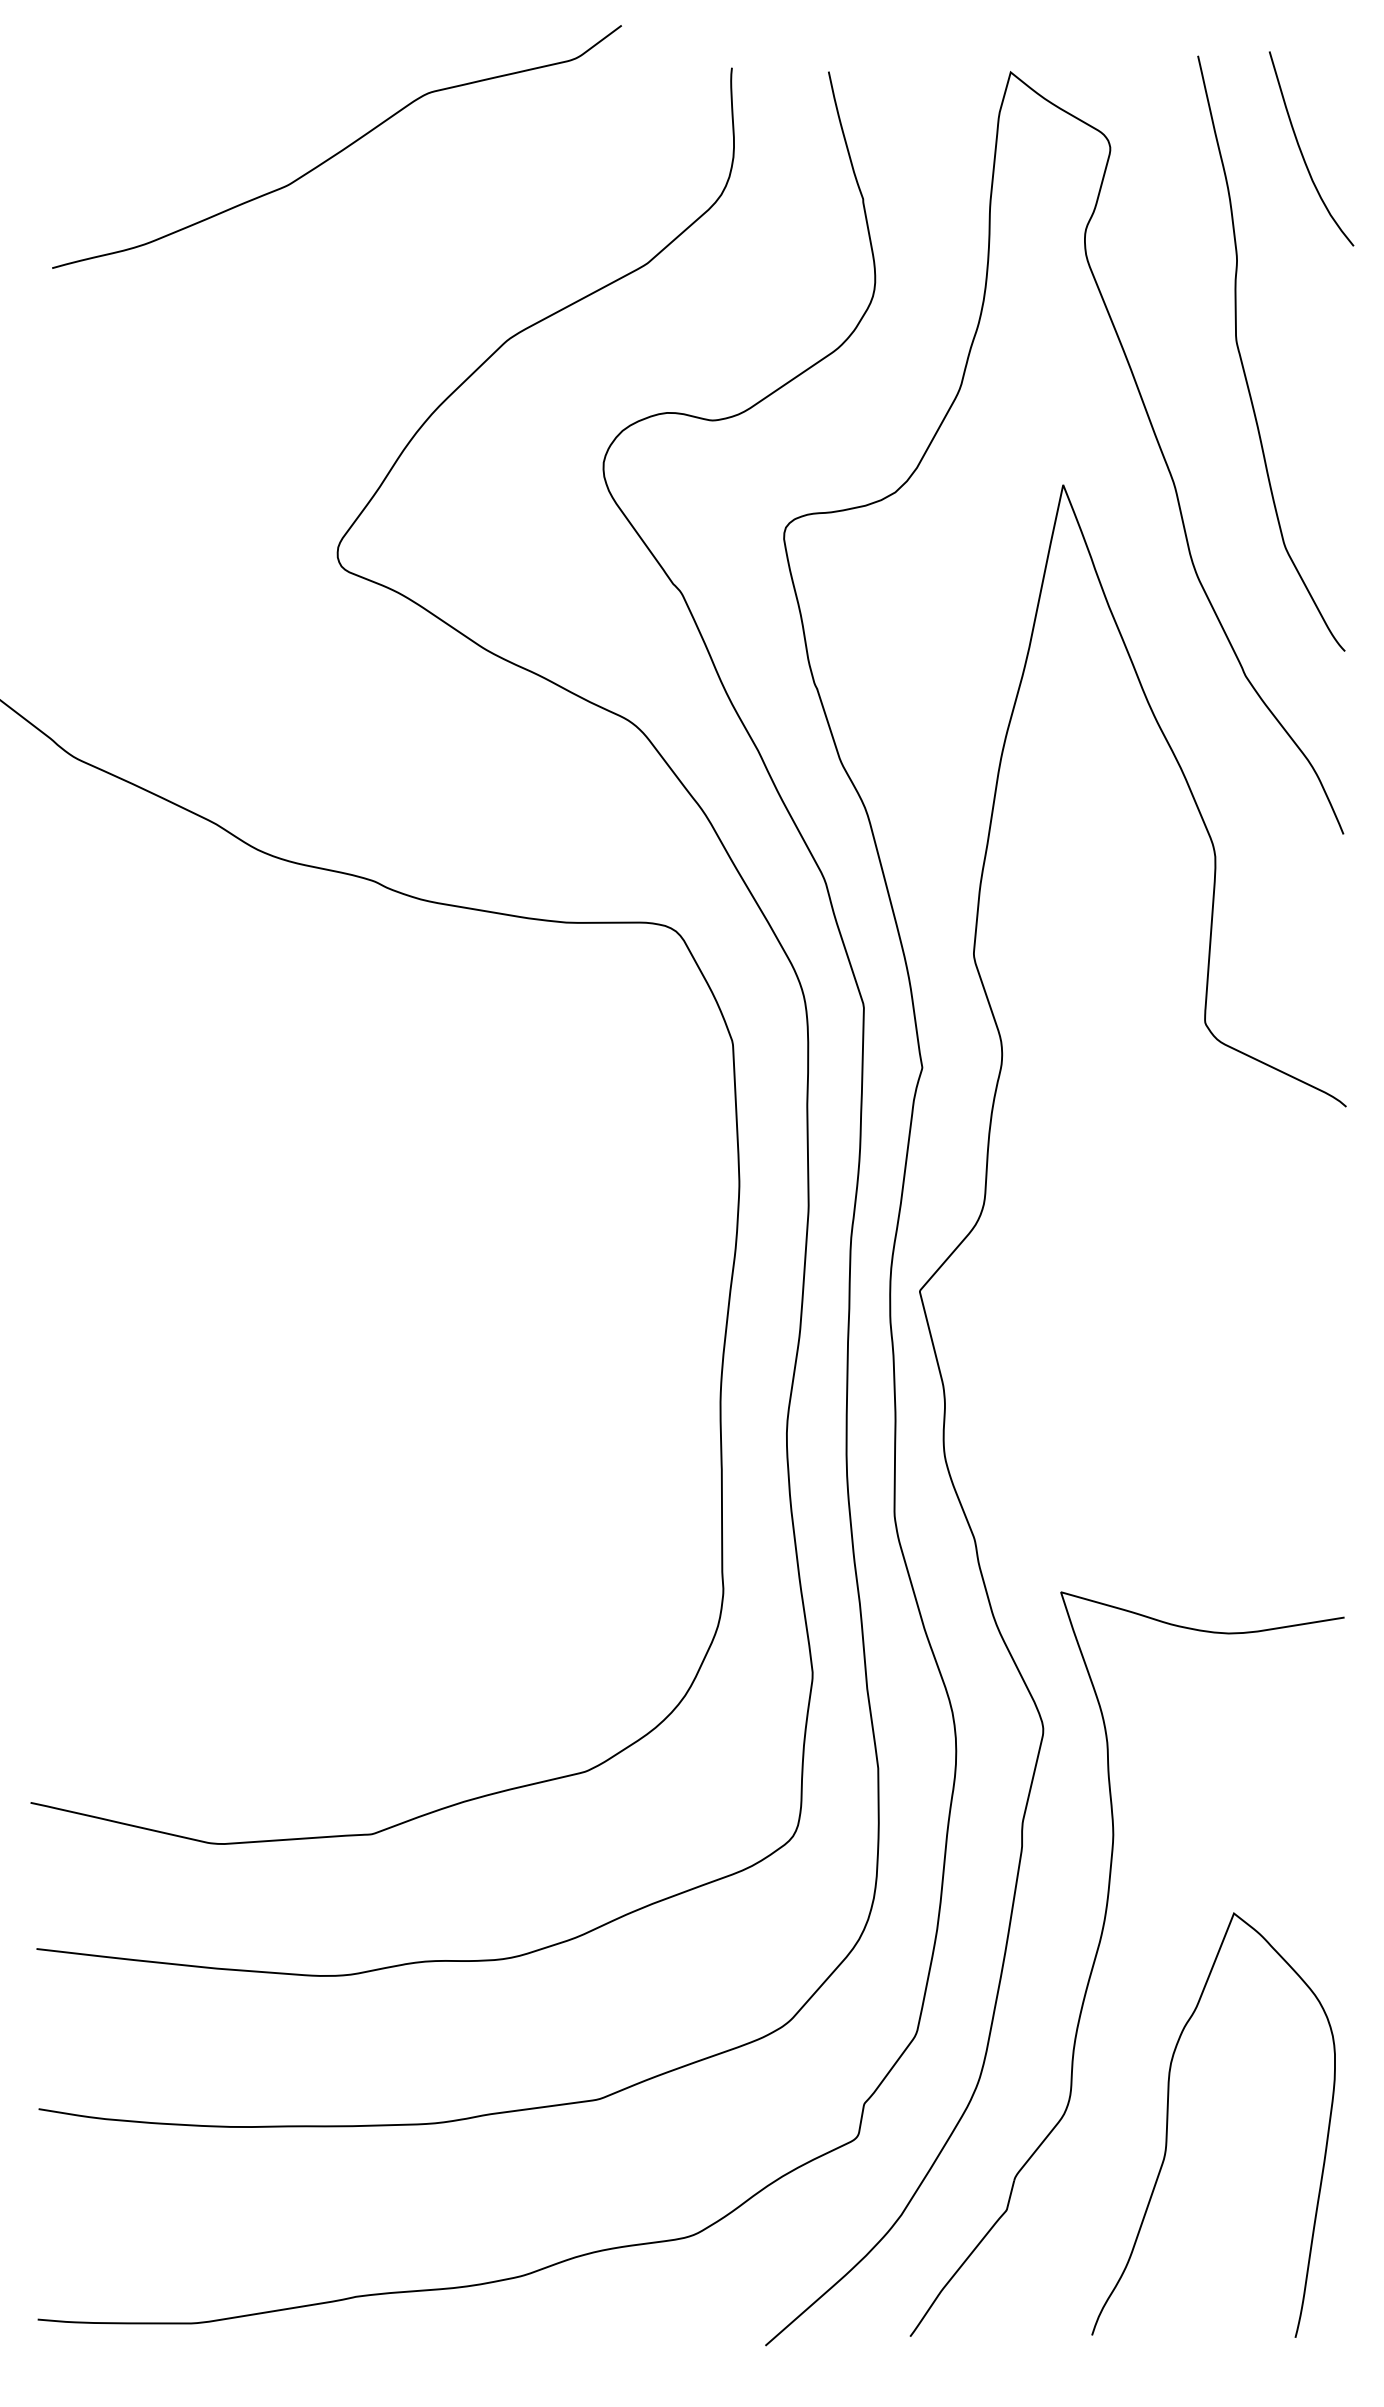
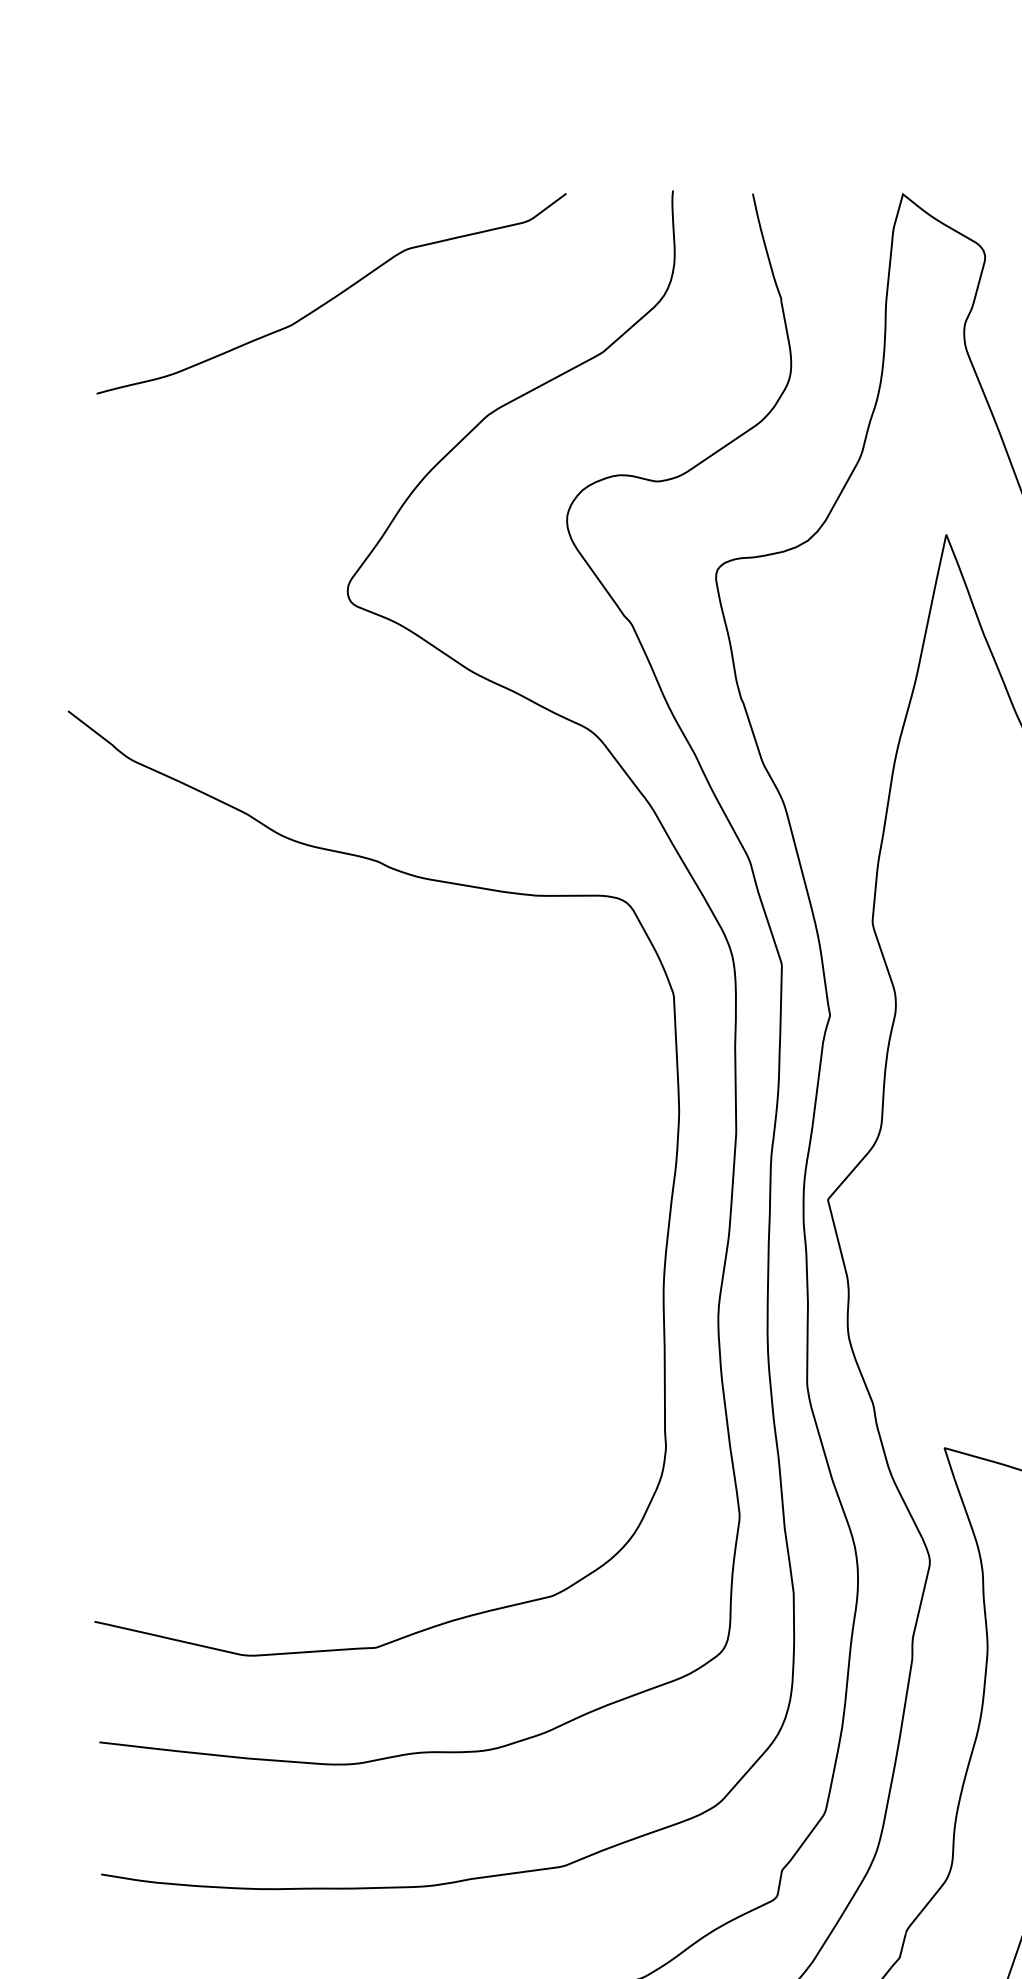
curve: (338, 151) -> (332, 297), moved

